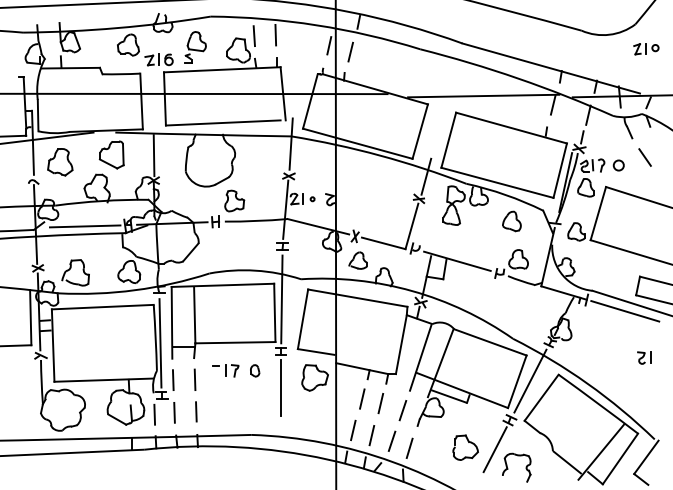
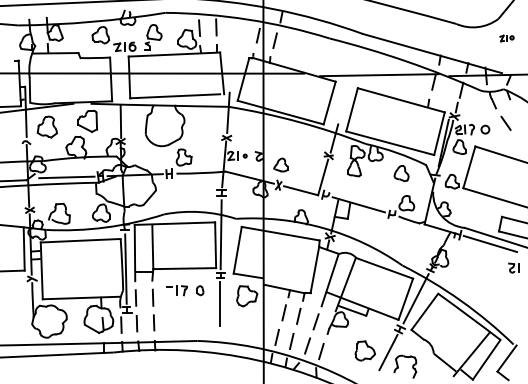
part: (646, 49) -> (507, 38), size x0.7
part: (357, 260) -> (280, 164), moved
part: (644, 357) -> (514, 267), moved

